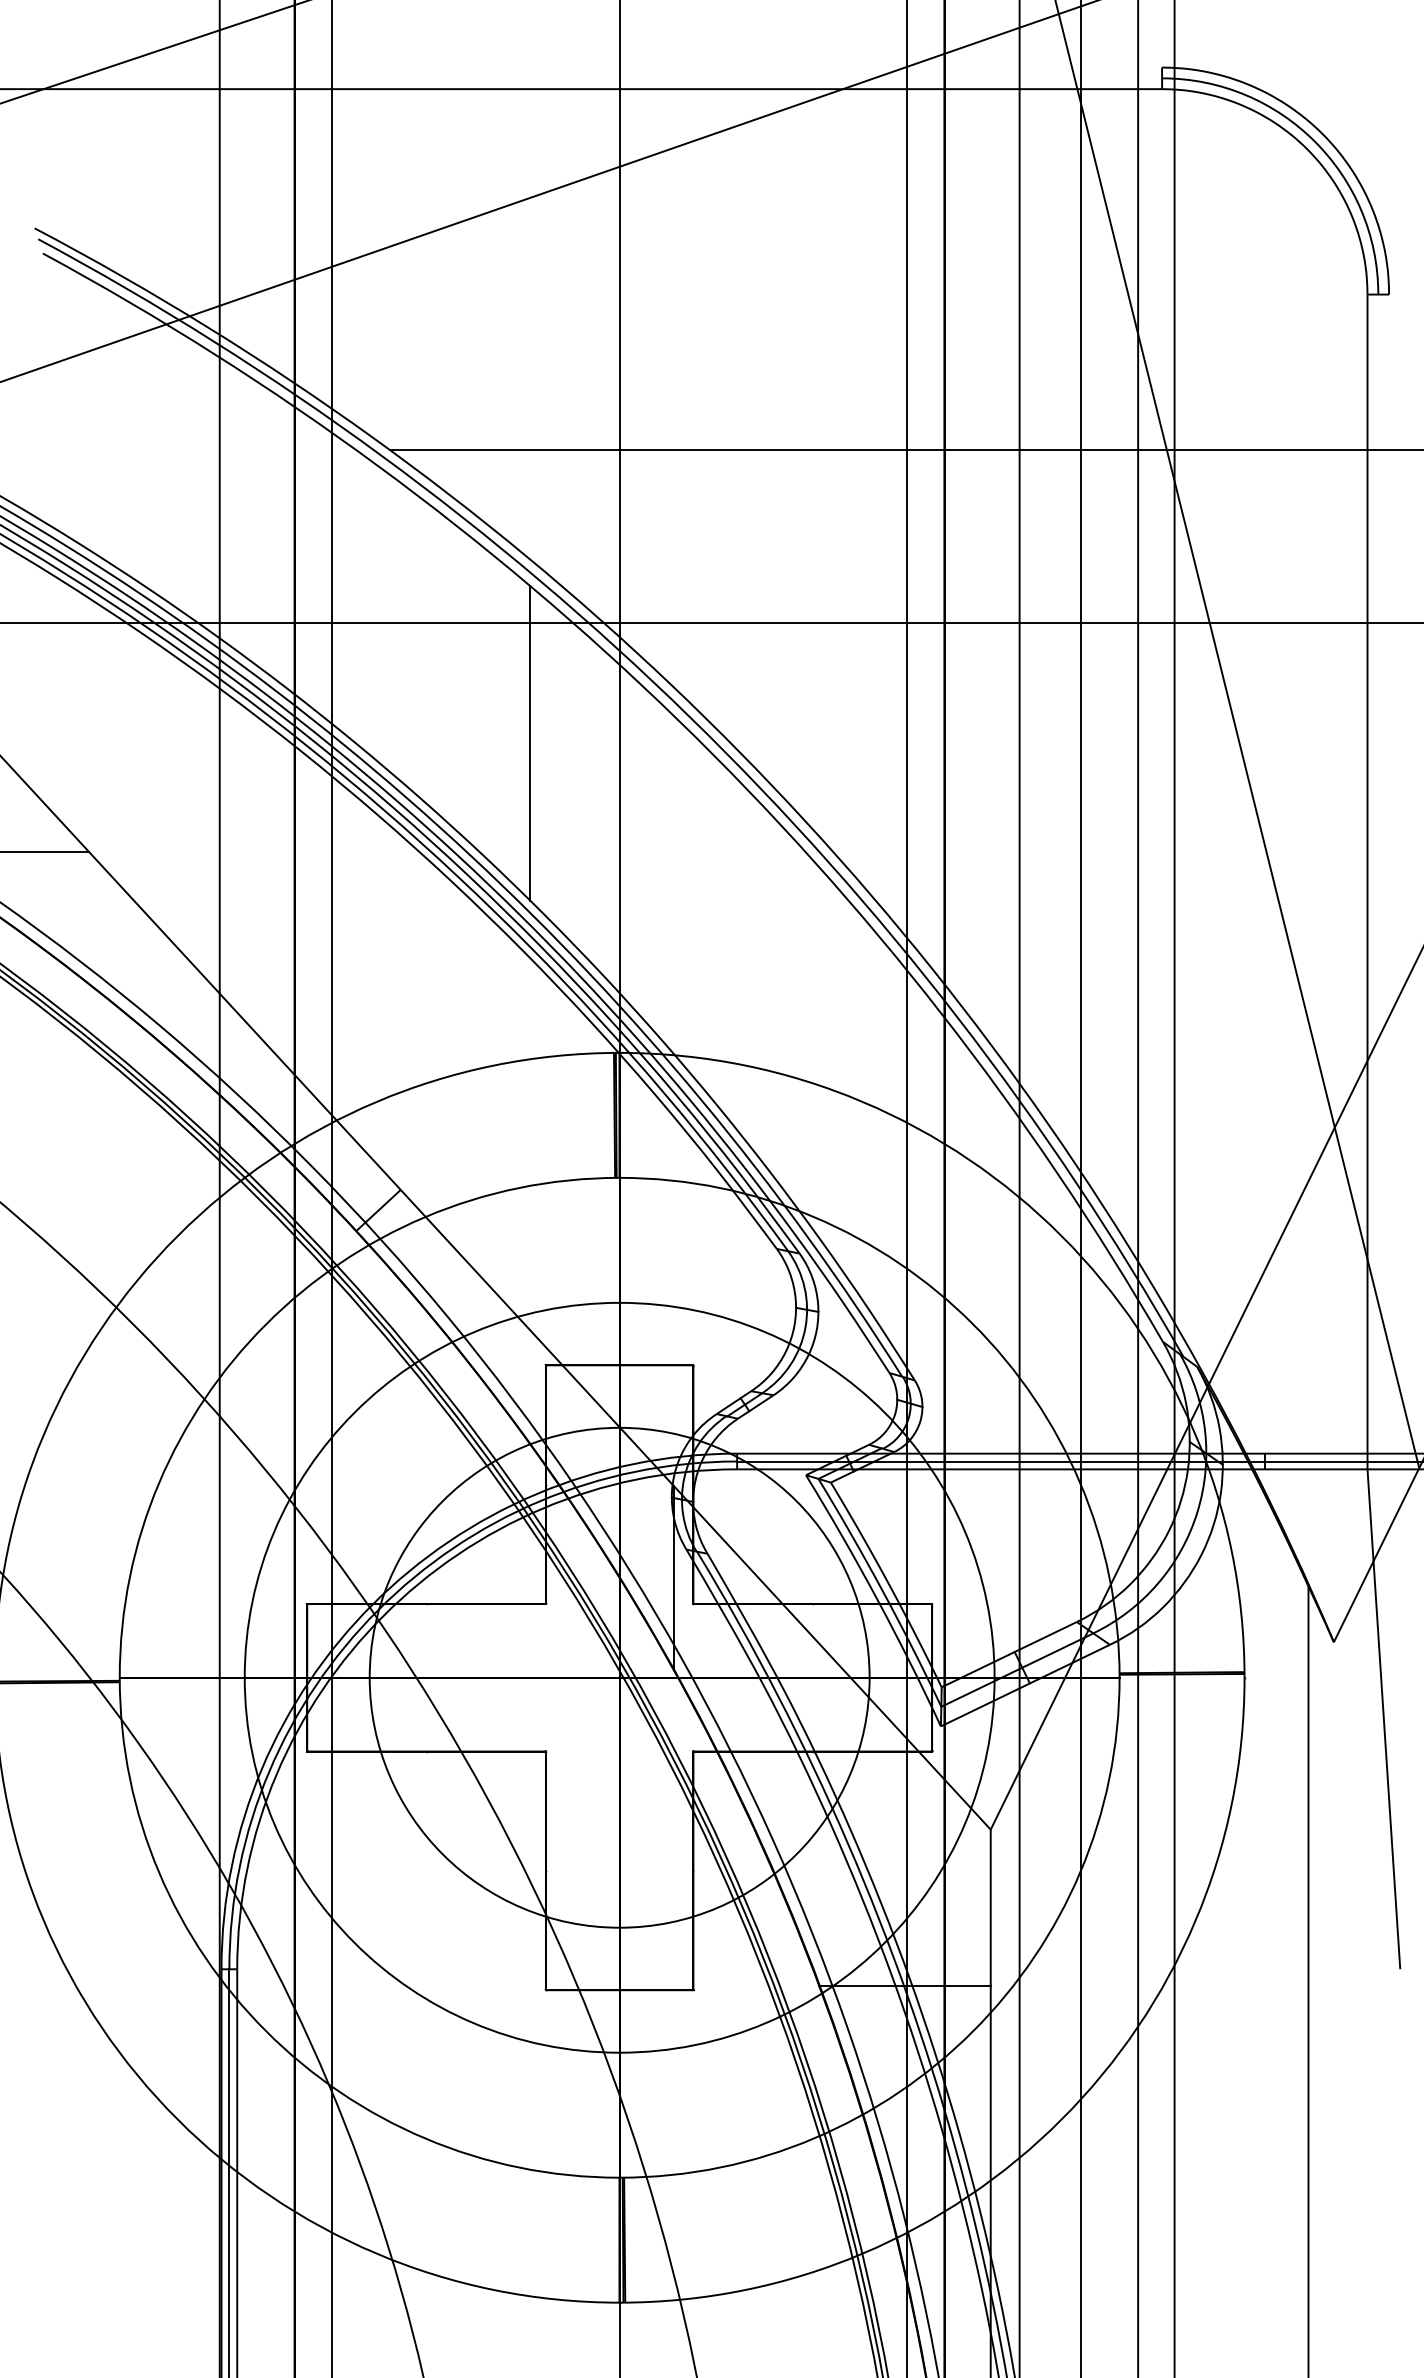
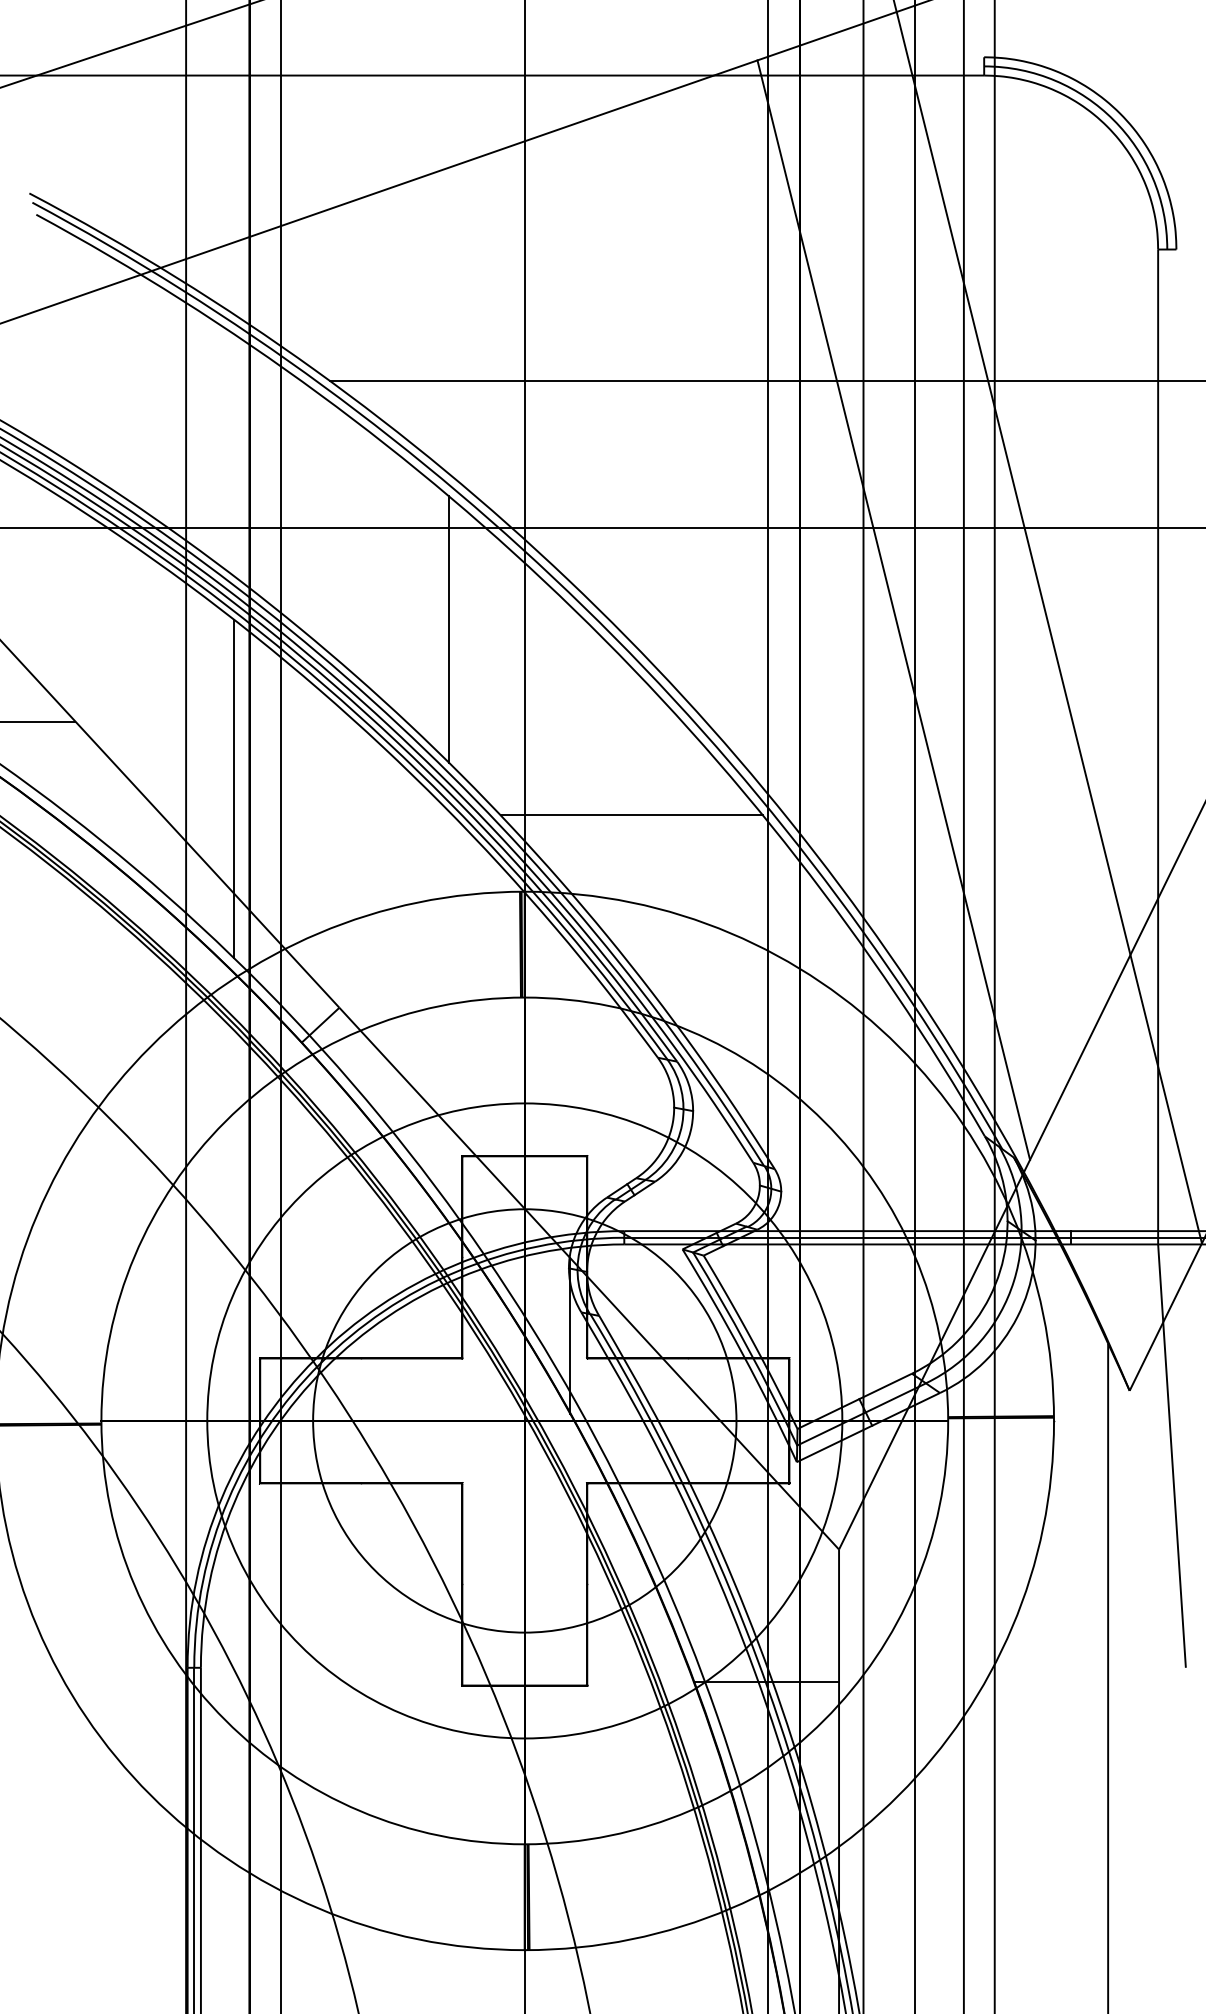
line: (1055, 719) -> (893, 609), added
line: (276, 930) -> (234, 788), added
line: (745, 962) -> (631, 815), added

